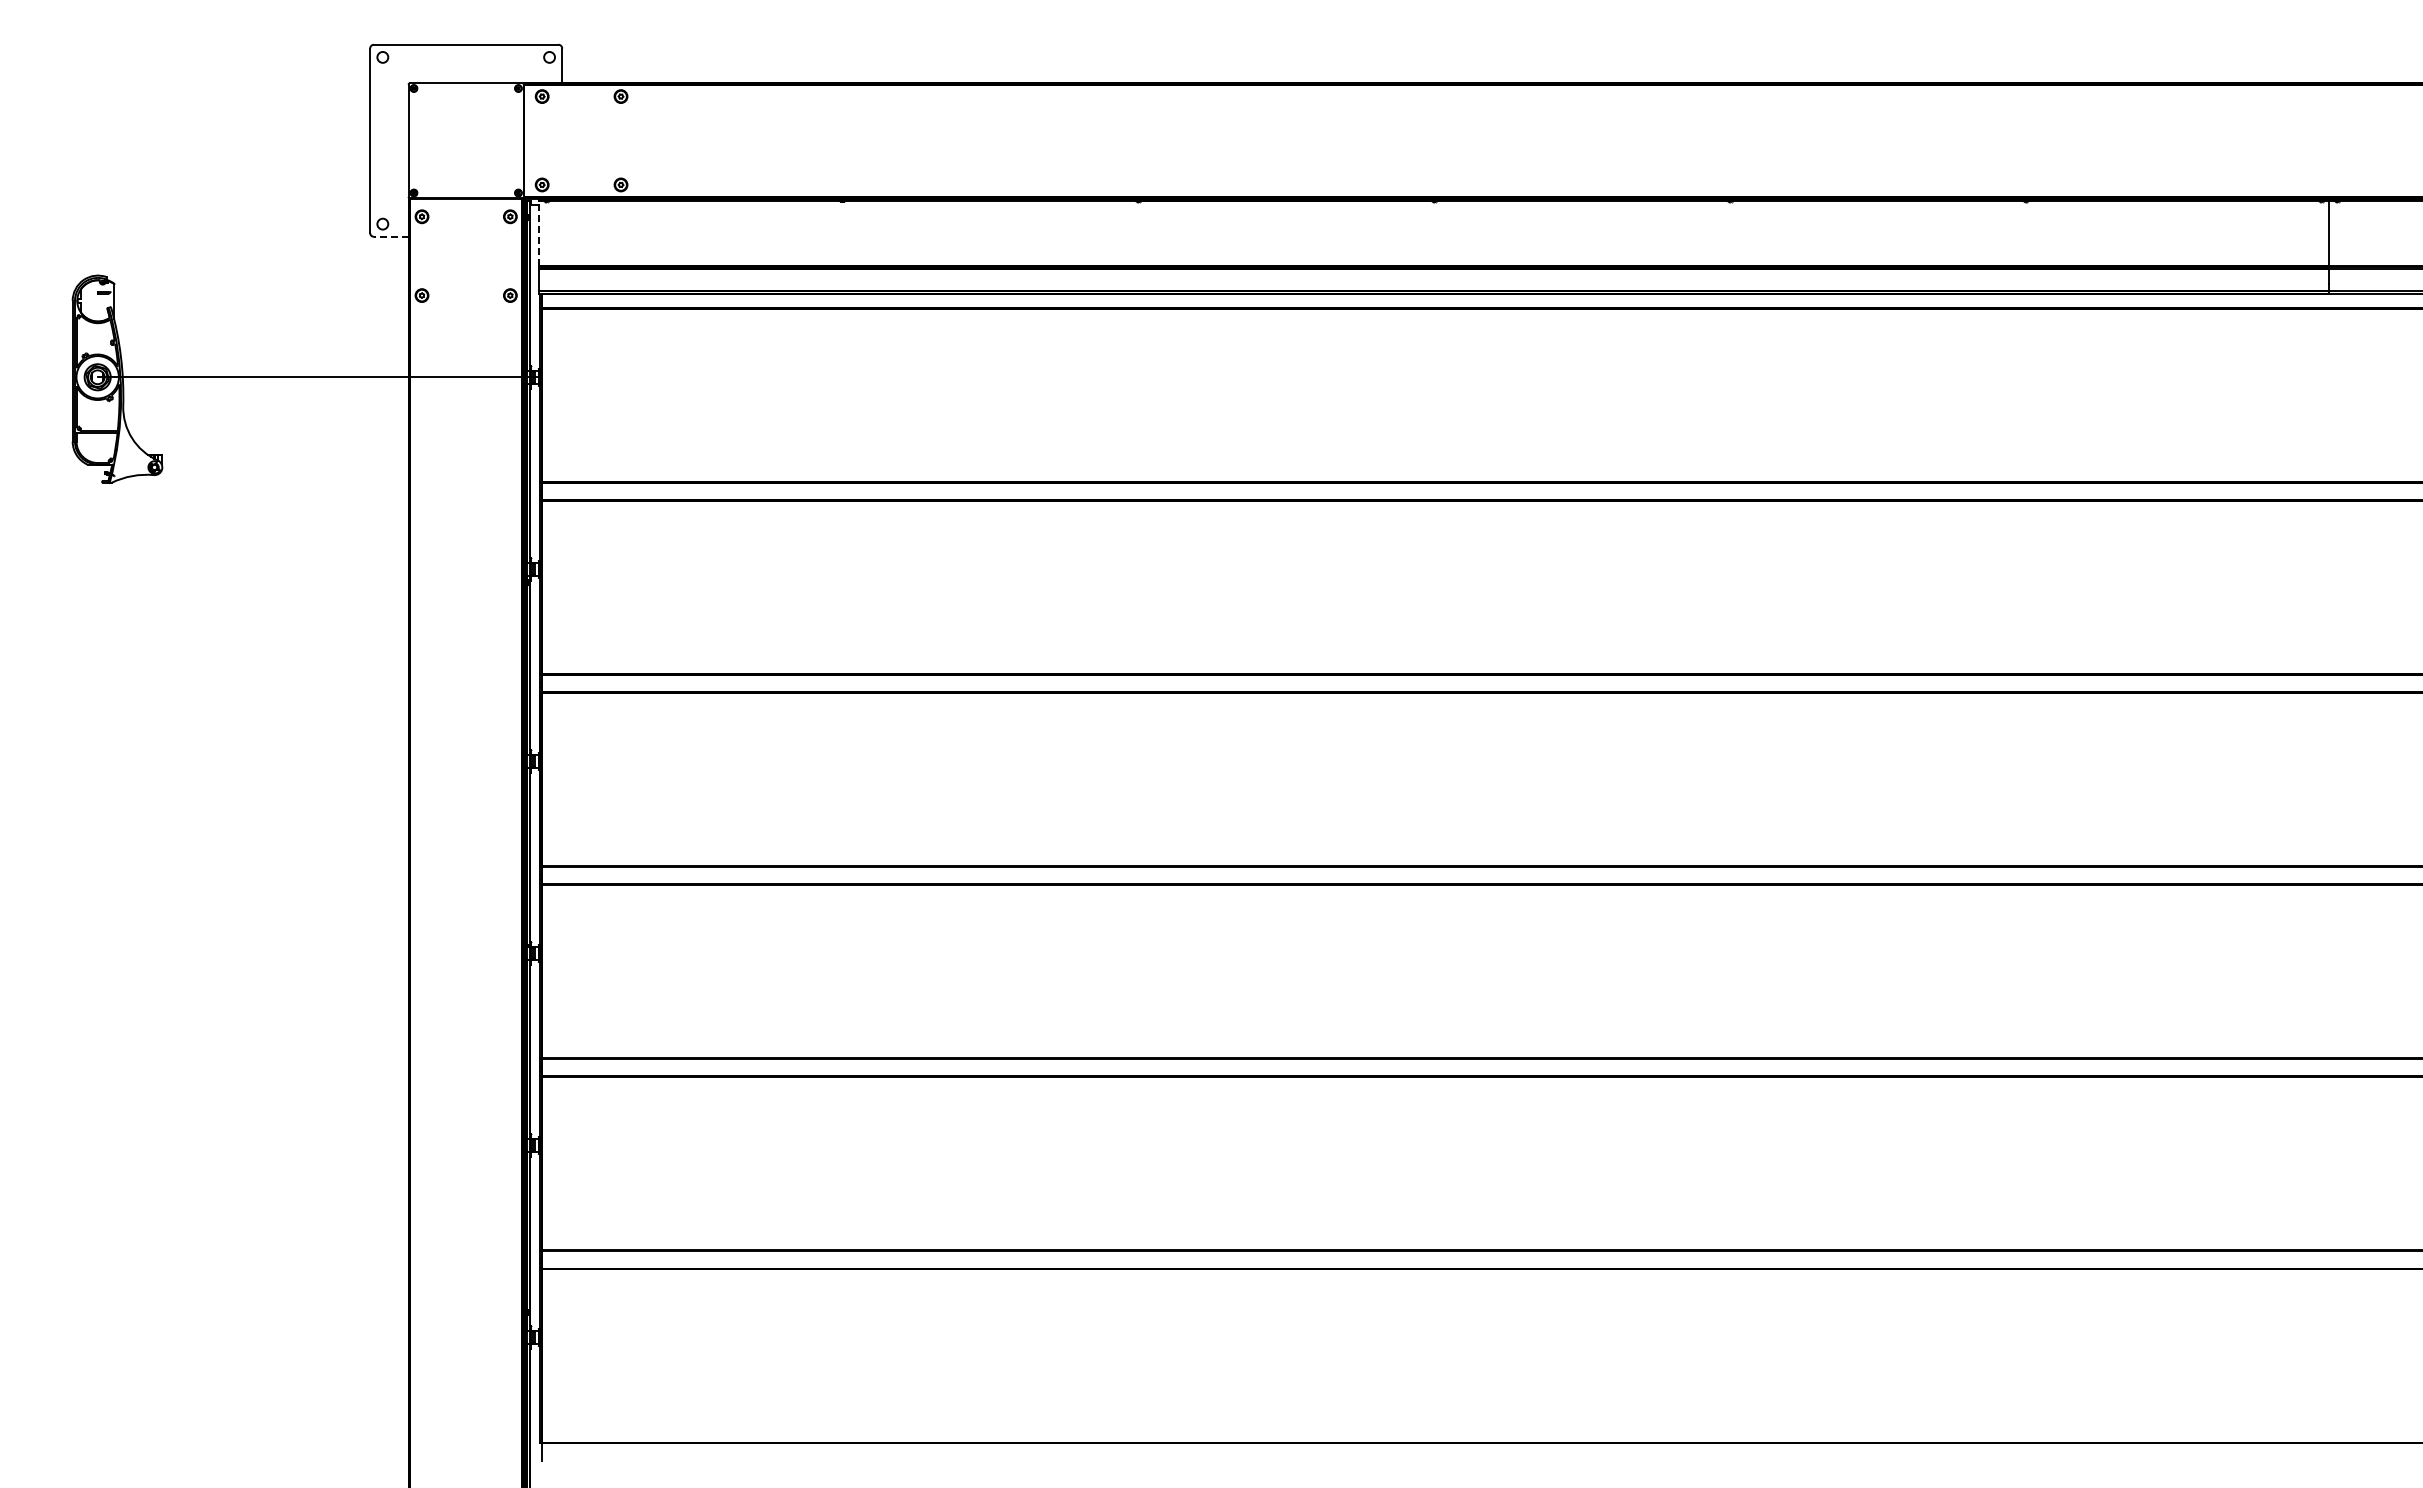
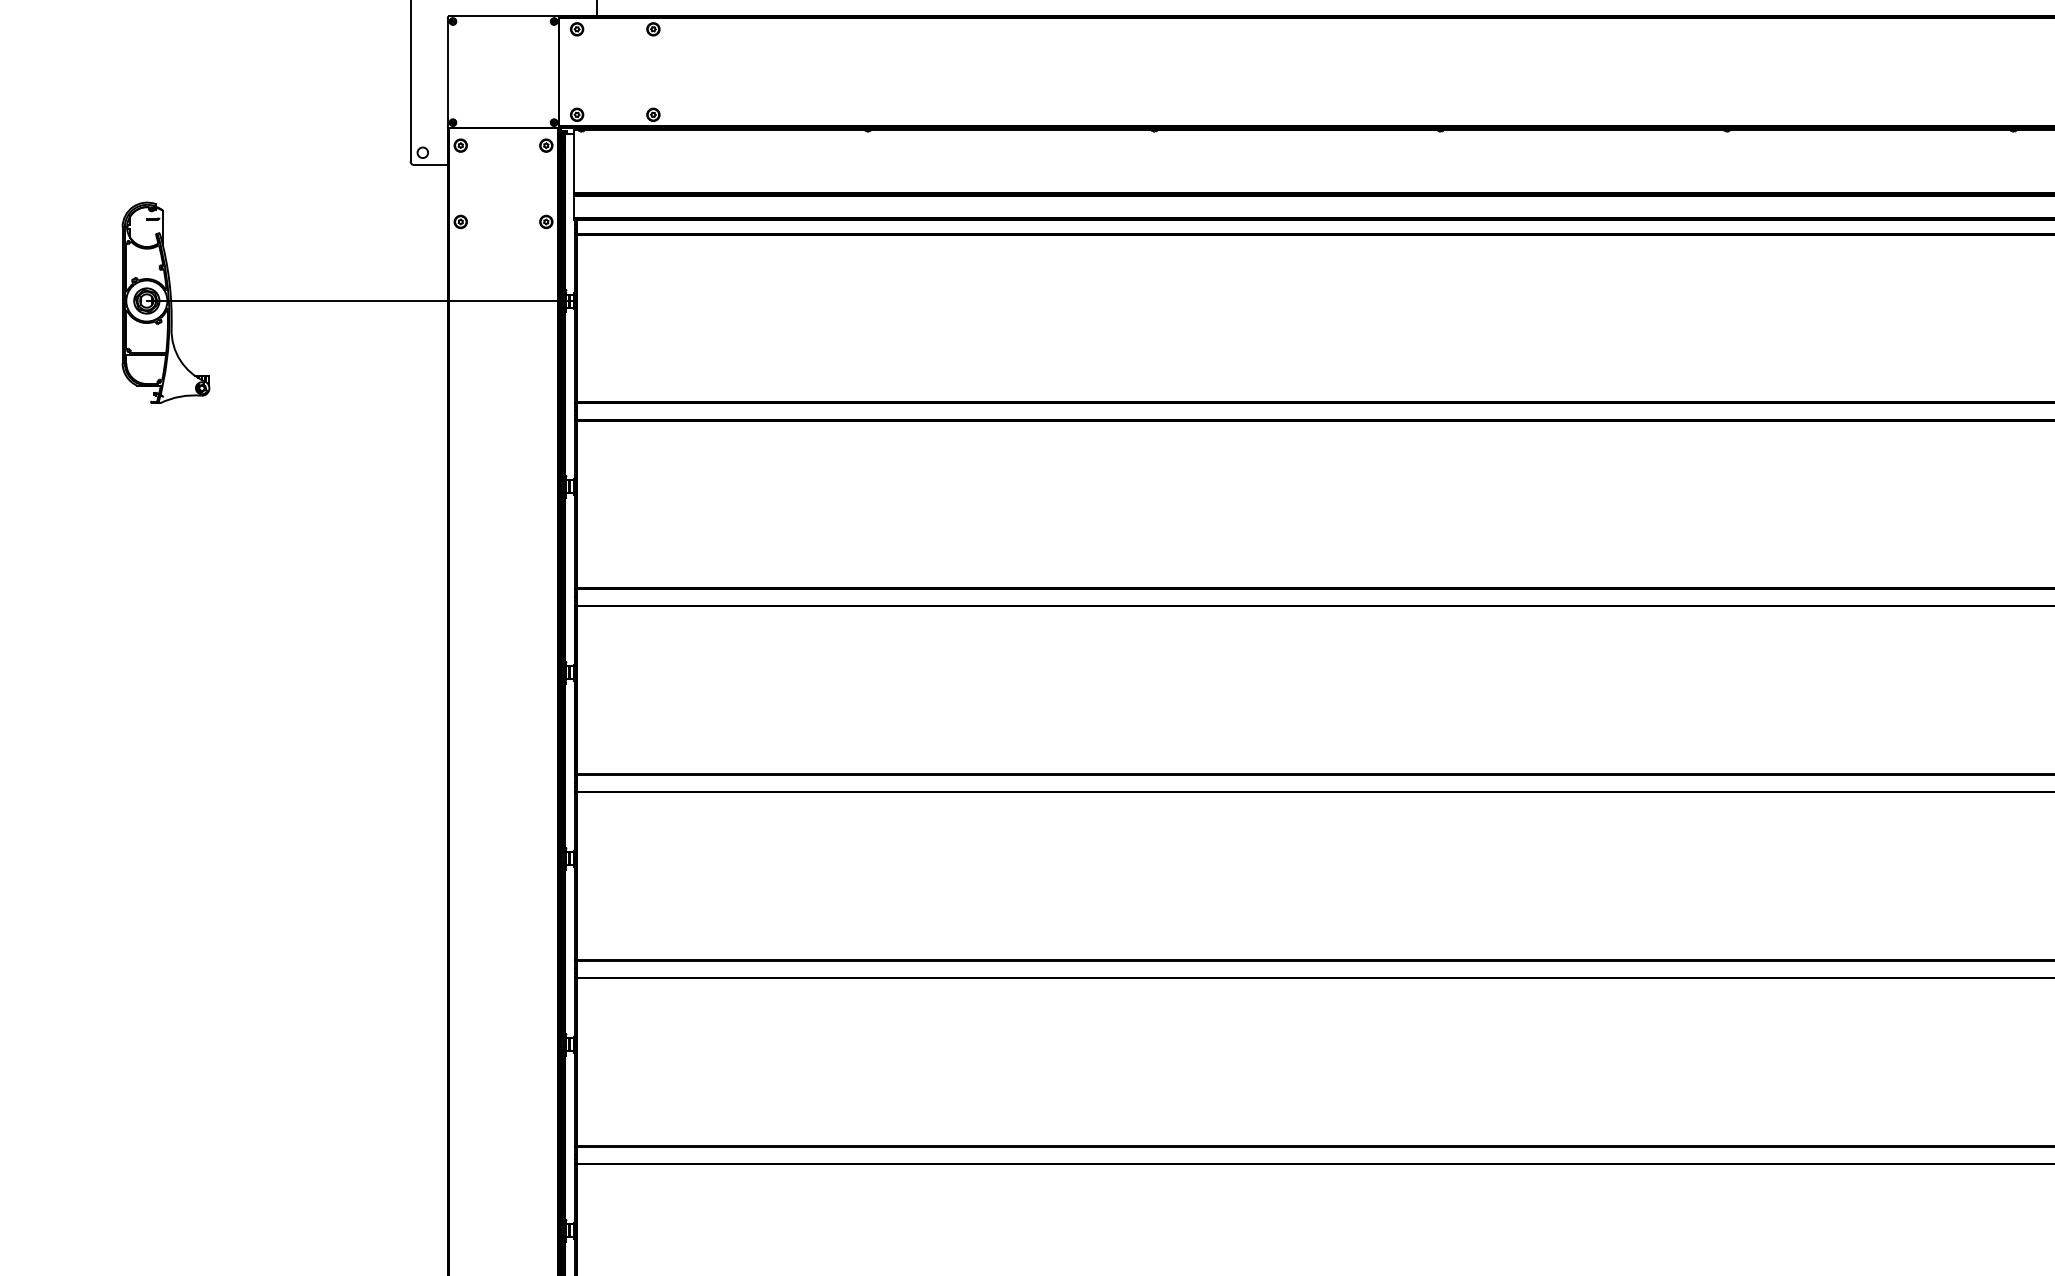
line: (539, 232) -> (574, 160), dashed -> solid
line: (390, 236) -> (430, 164), dashed -> solid

